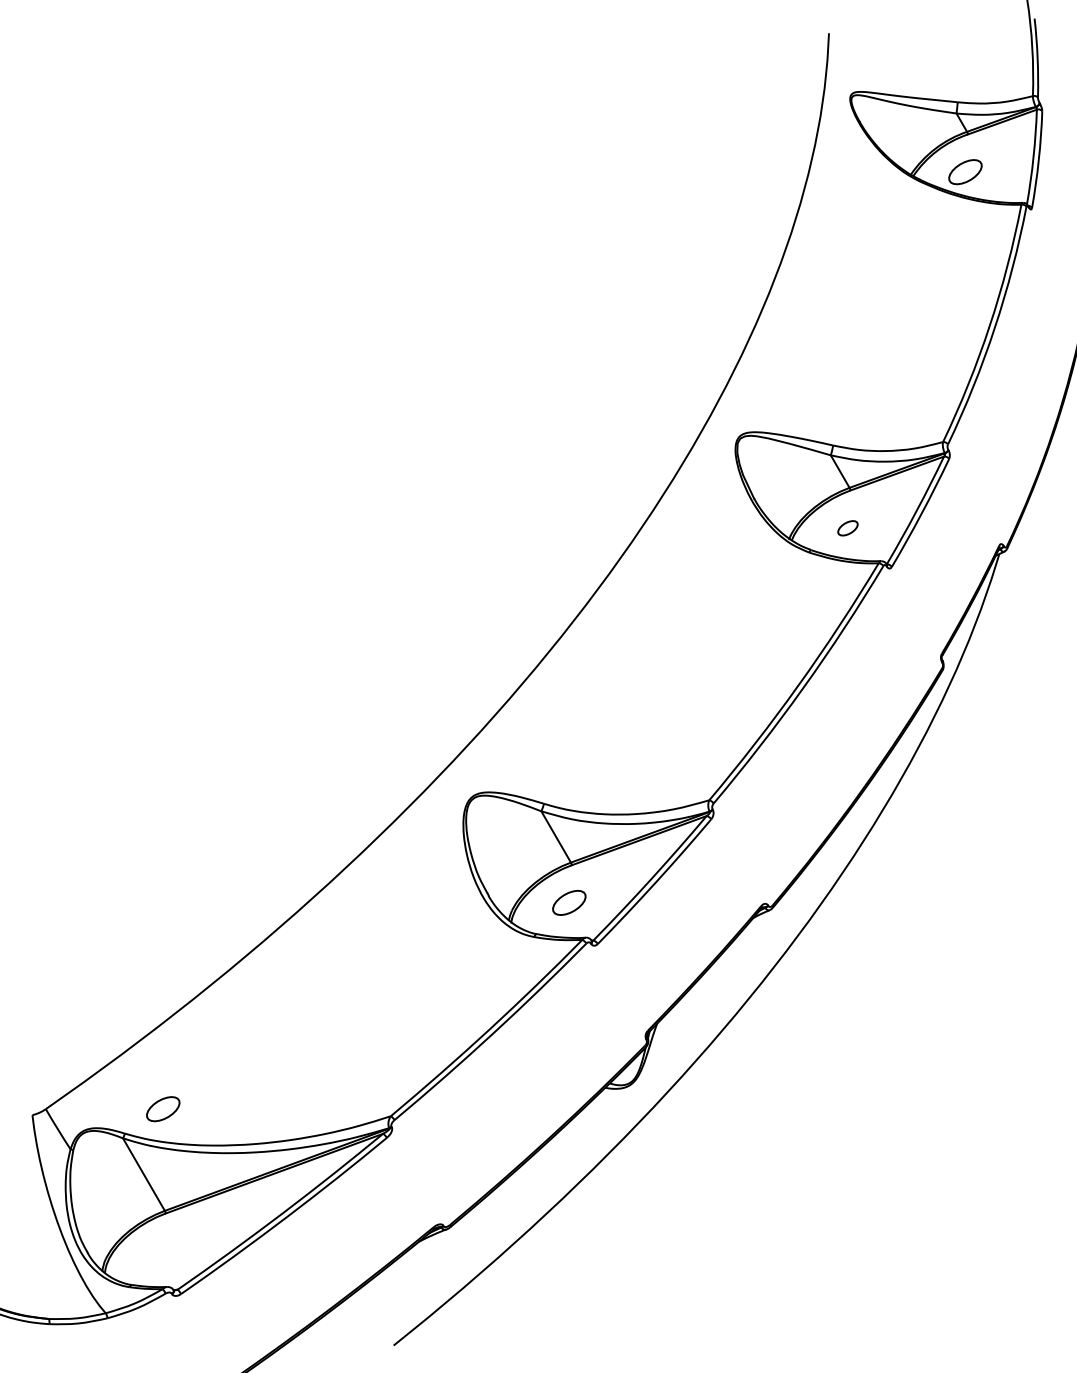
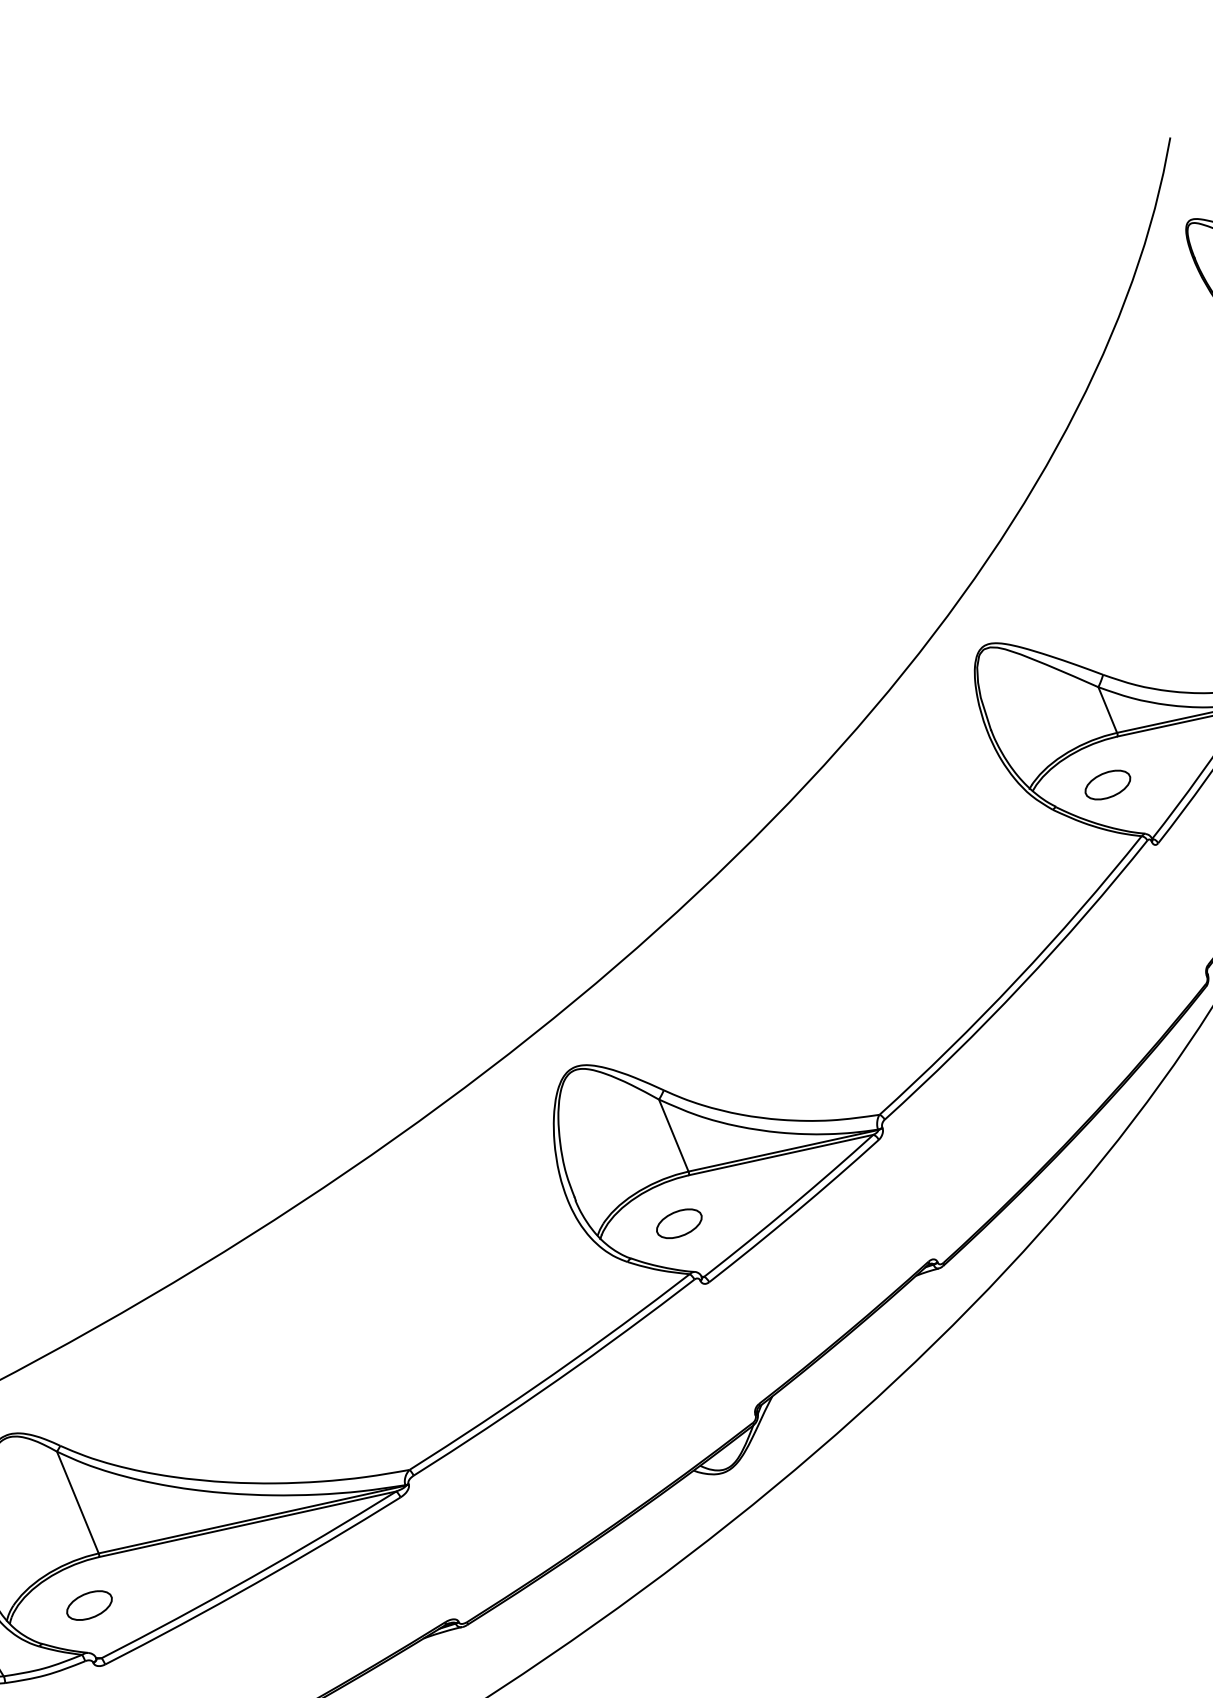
part: (847, 528) -> (1107, 785), size x1.67
part: (163, 1109) -> (89, 1606), moved

